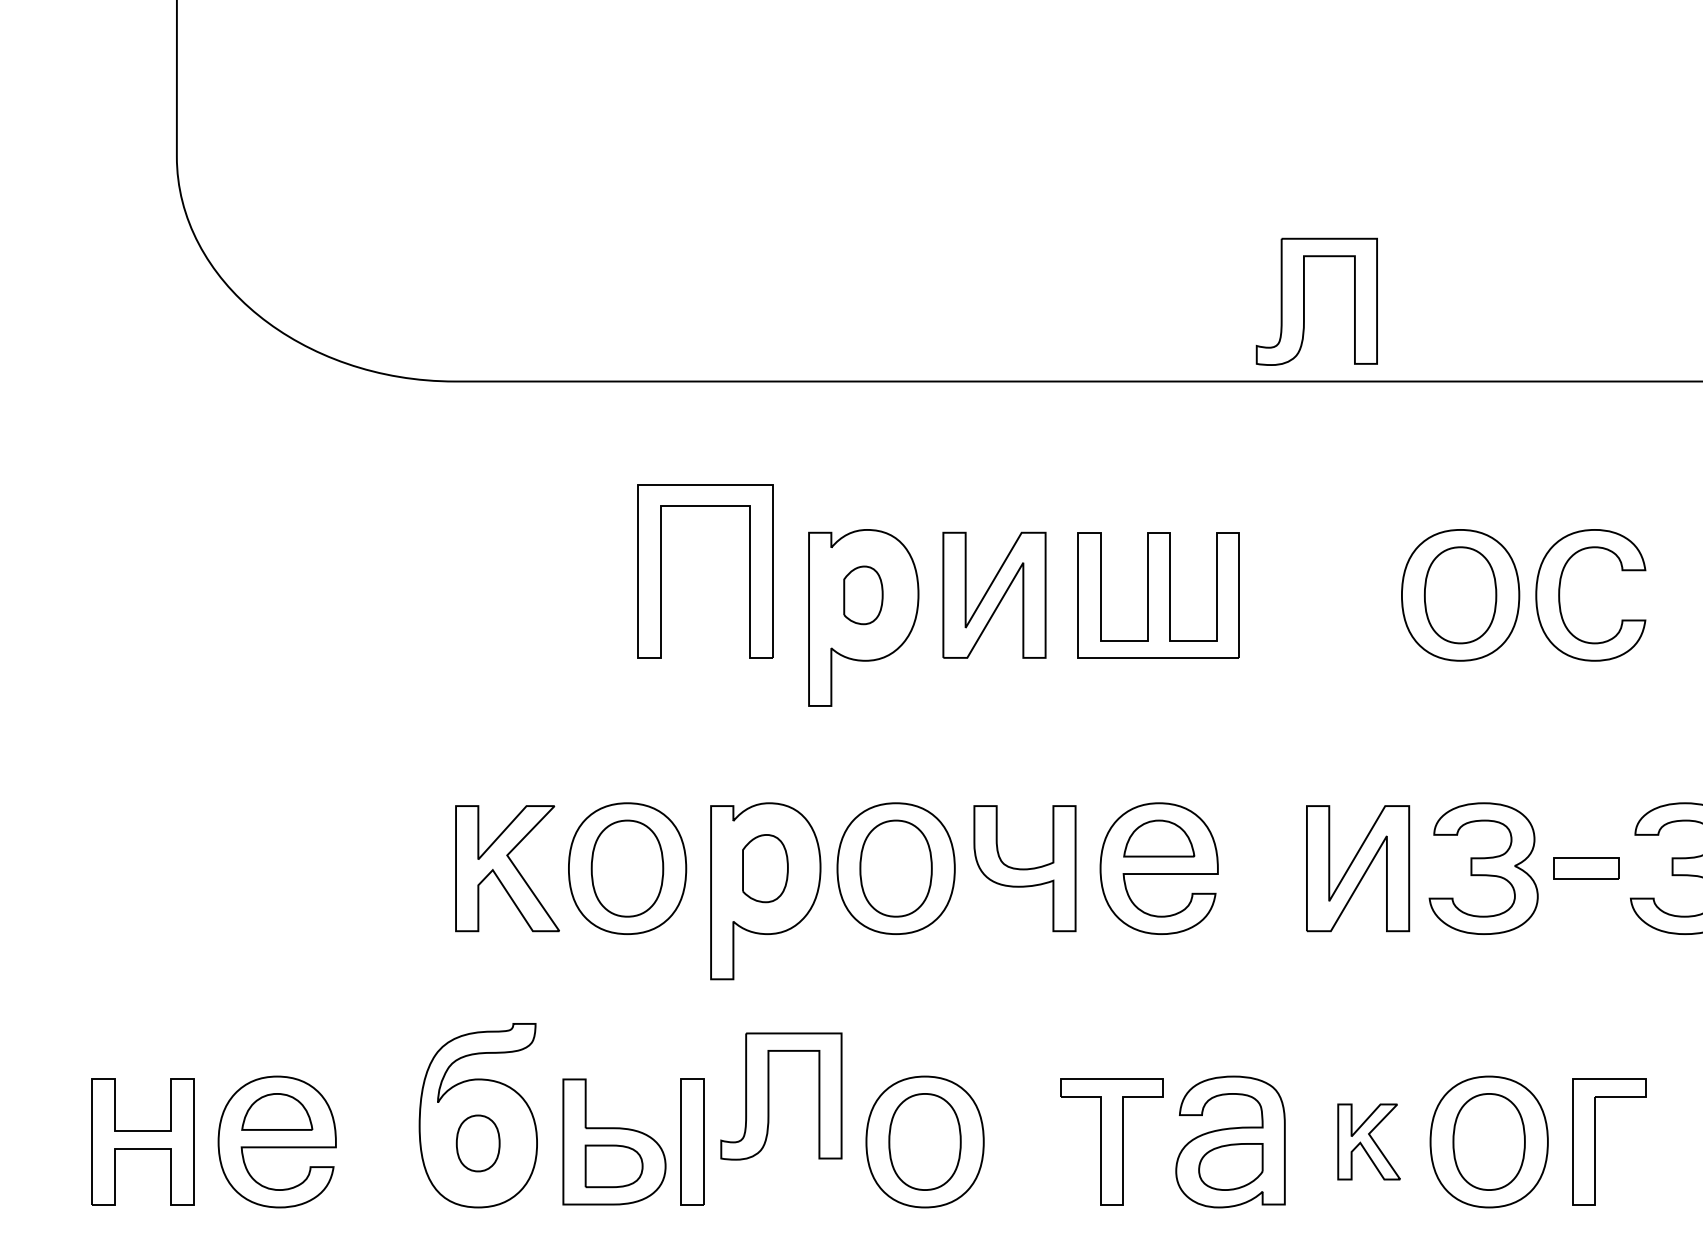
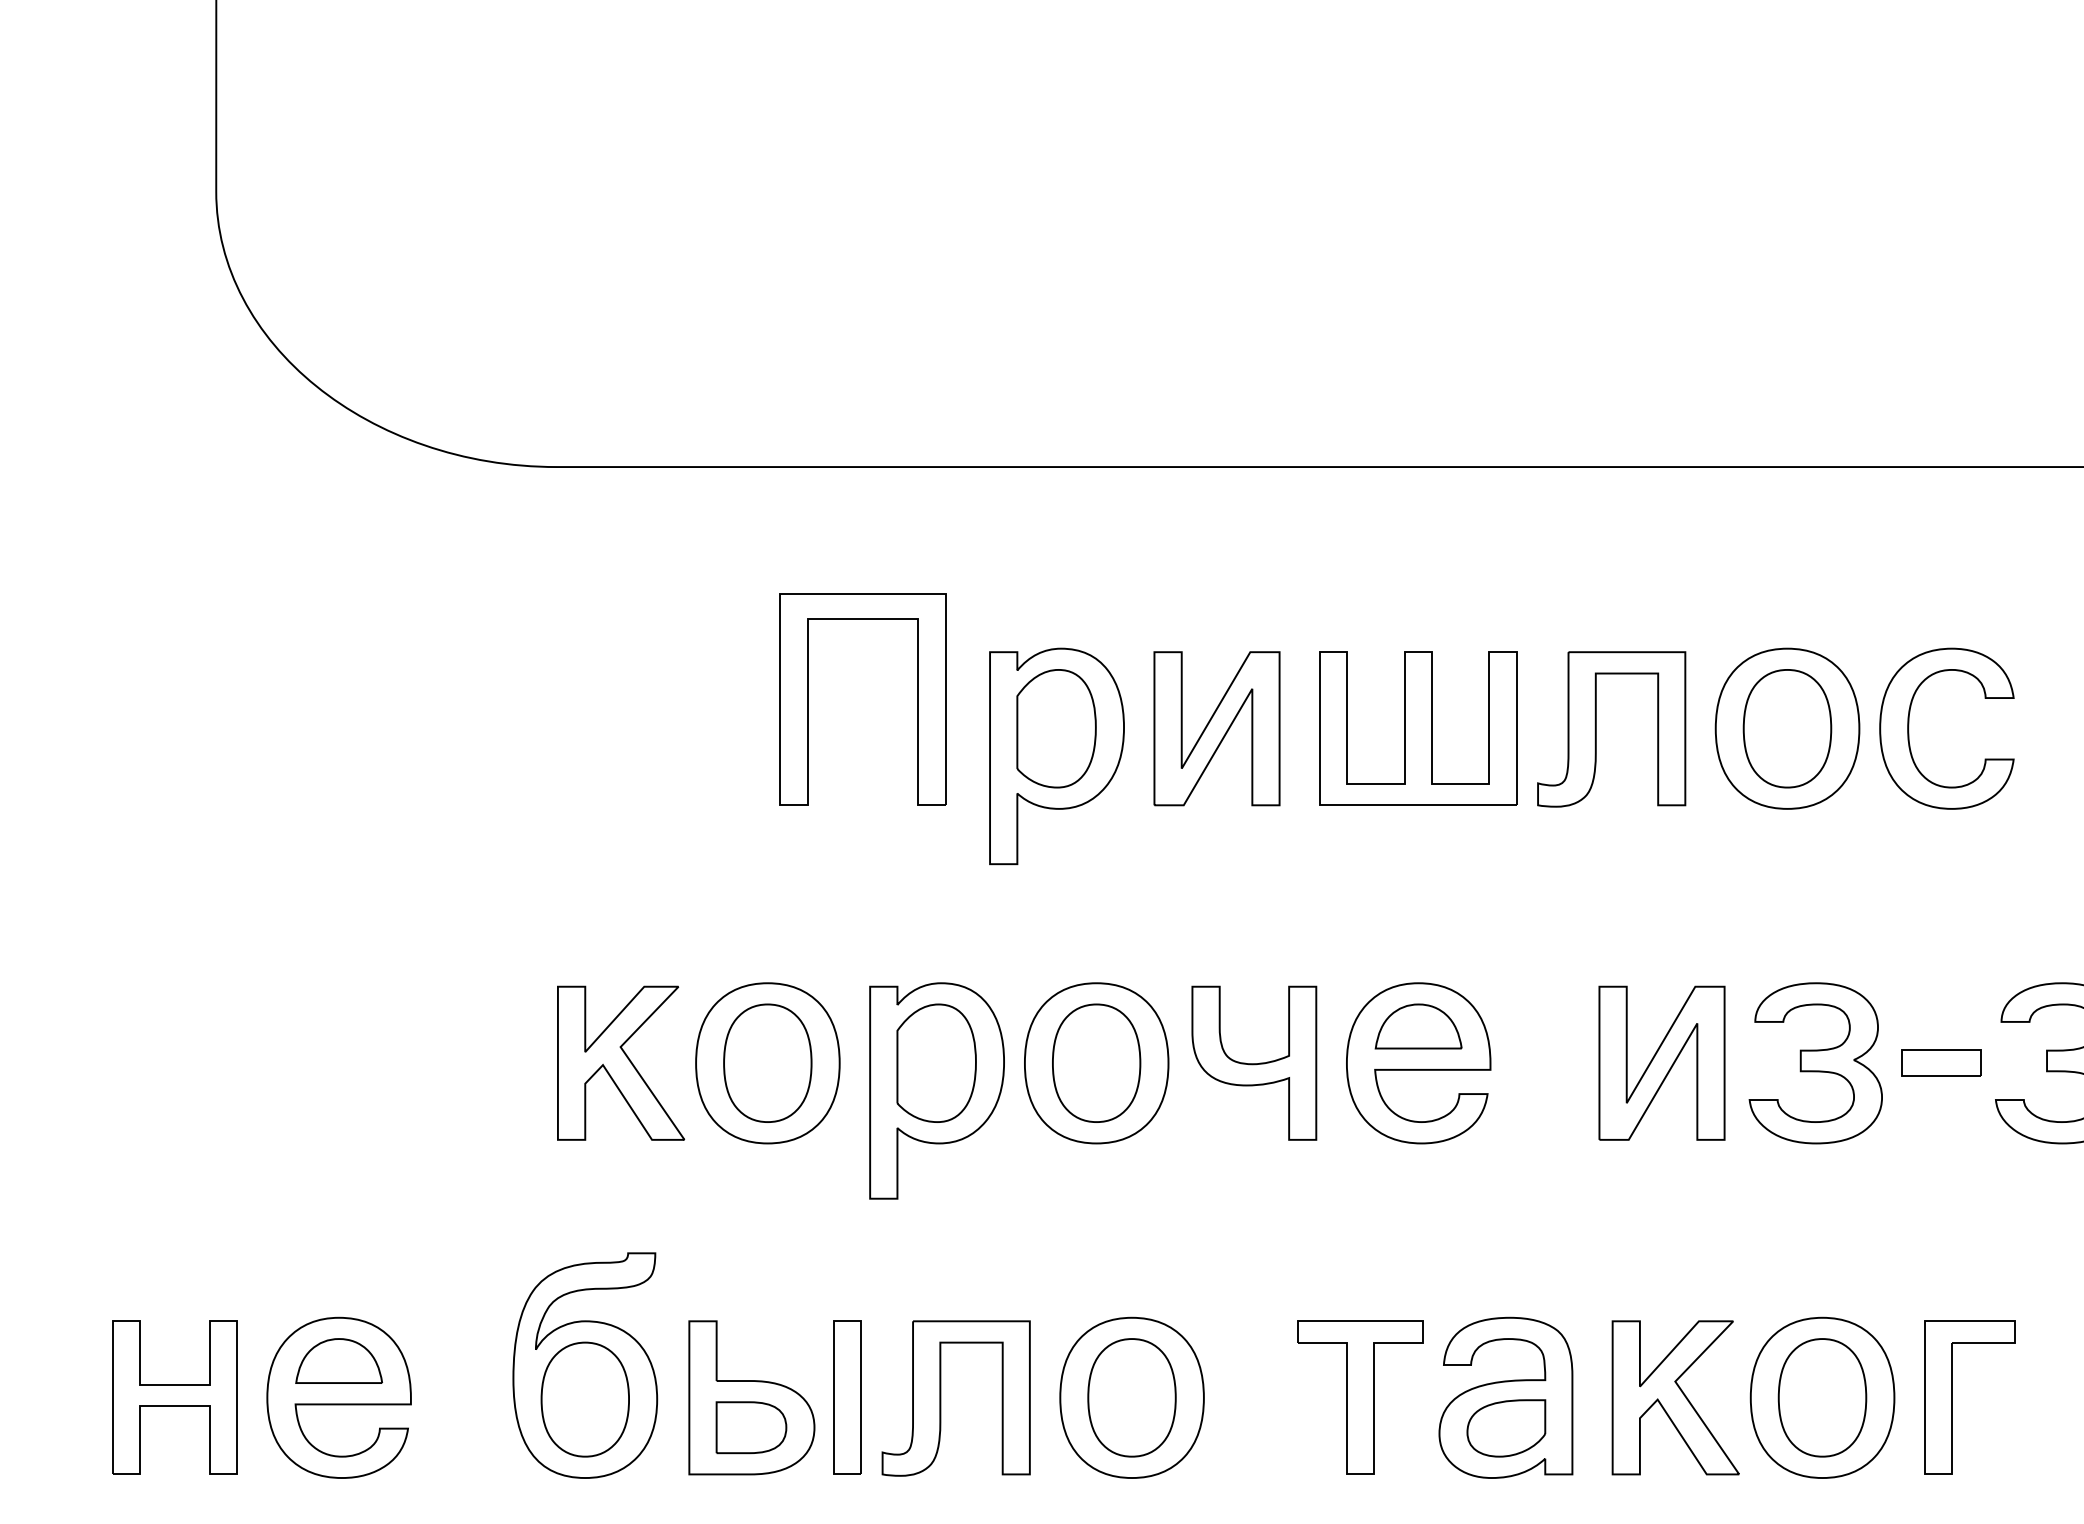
part: (1304, 301) -> (1596, 728), moved
part: (863, 595) -> (1056, 728), size x1.67
part: (765, 868) -> (936, 1063), size x1.43
part: (769, 1096) -> (941, 1398), moved
part: (1368, 1141) -> (1674, 1397), size x1.67
part: (477, 1143) -> (584, 1399), size x1.67

